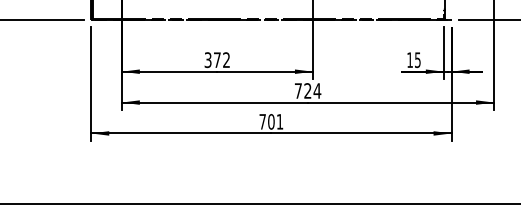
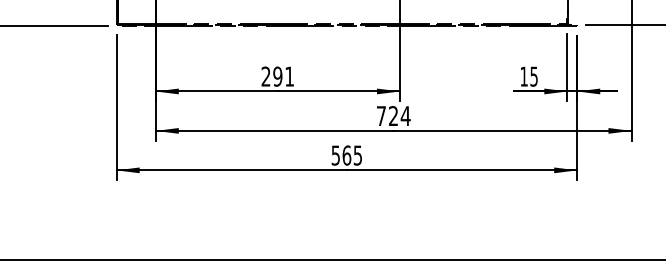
text: (217, 60) -> (277, 76), 372 -> 291
text: (271, 121) -> (346, 155), 701 -> 565

